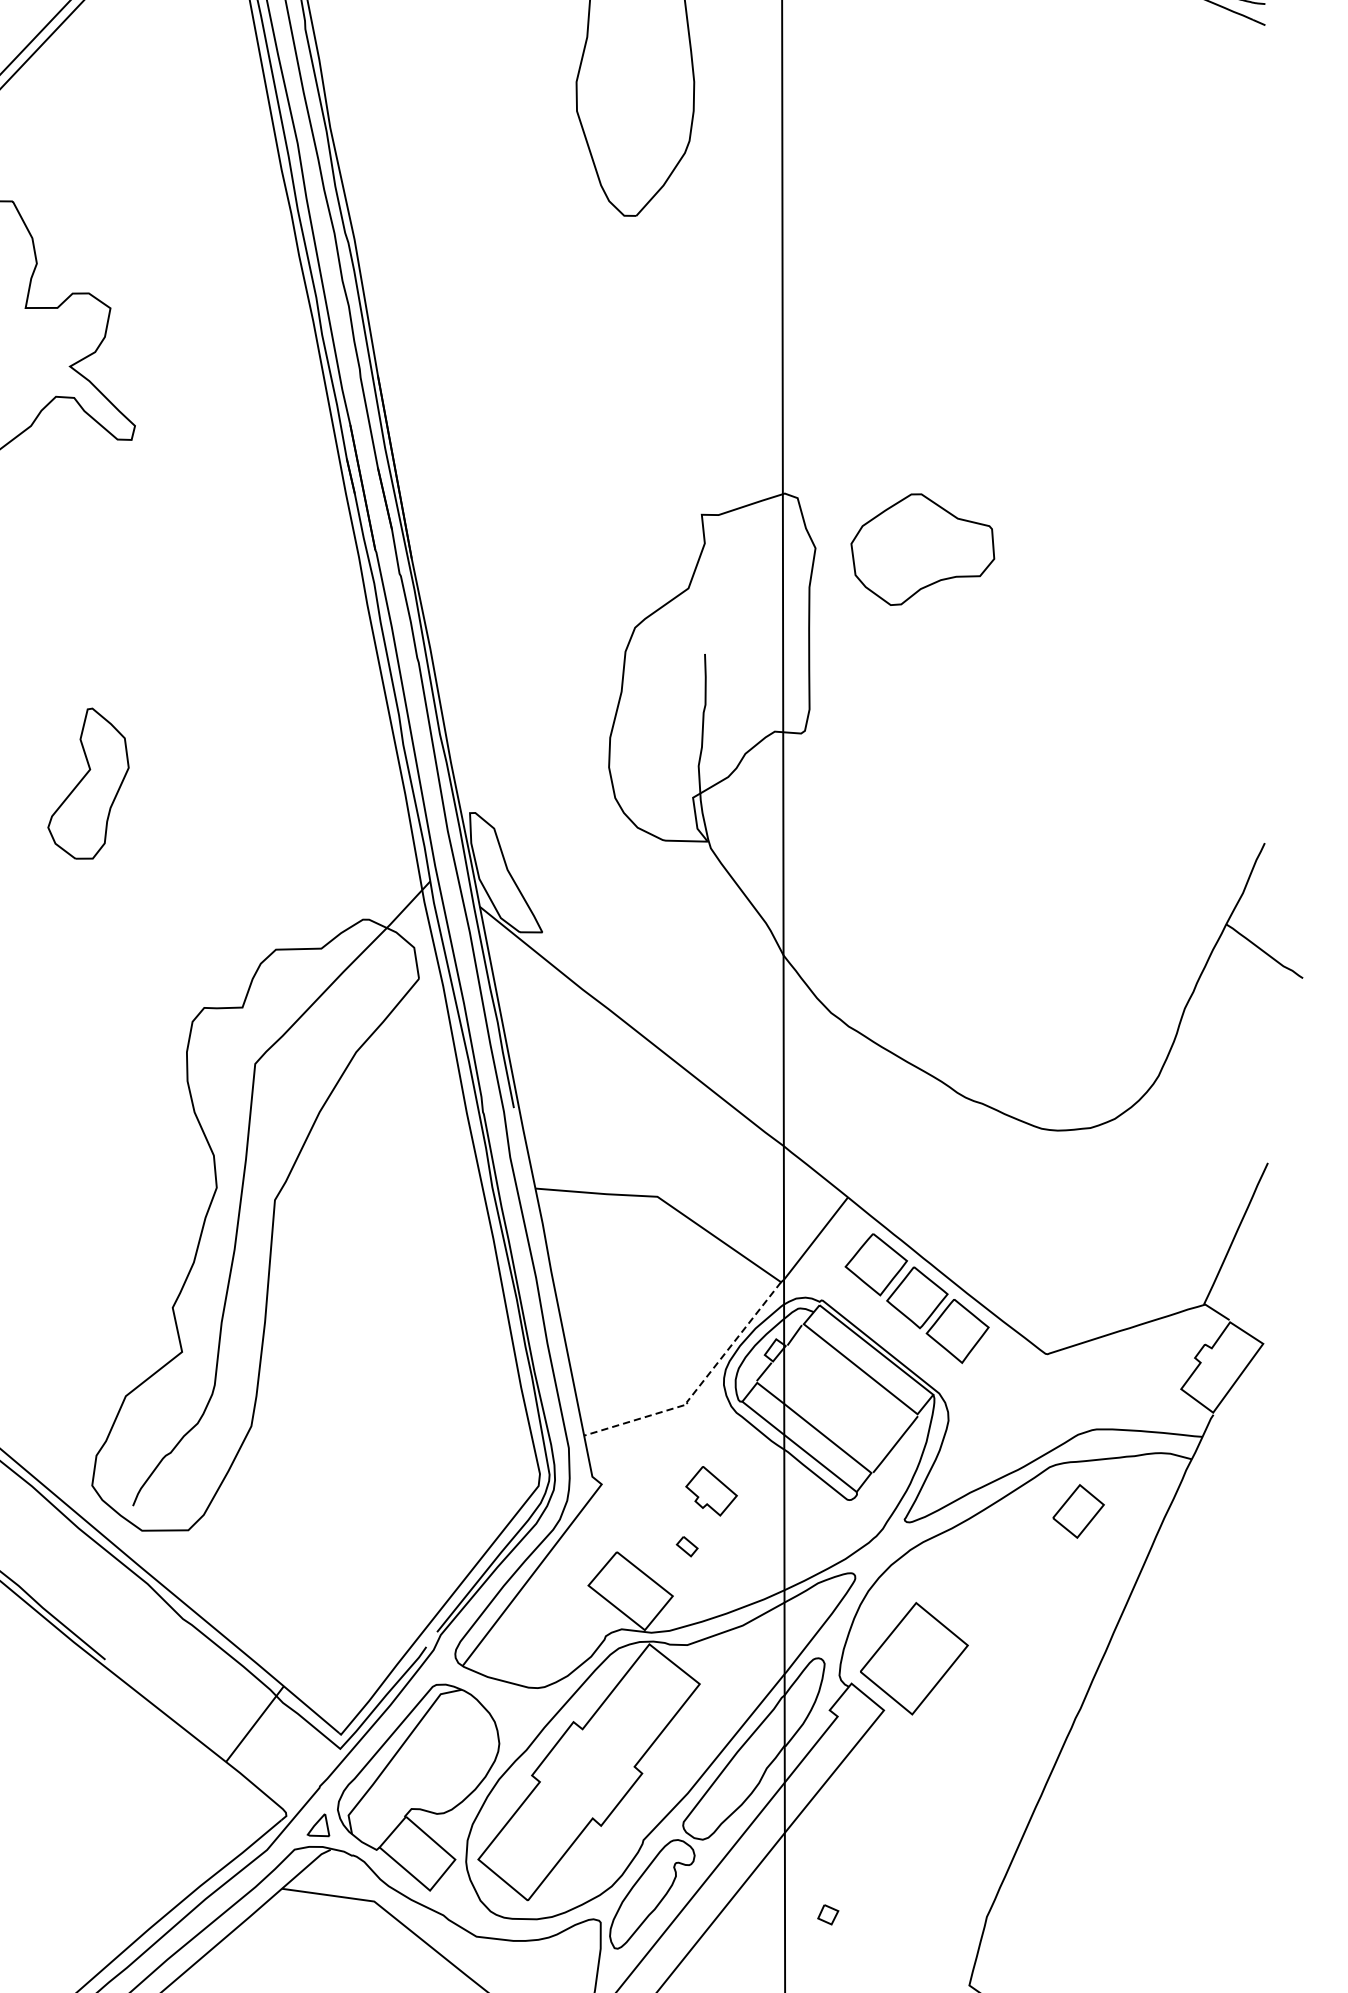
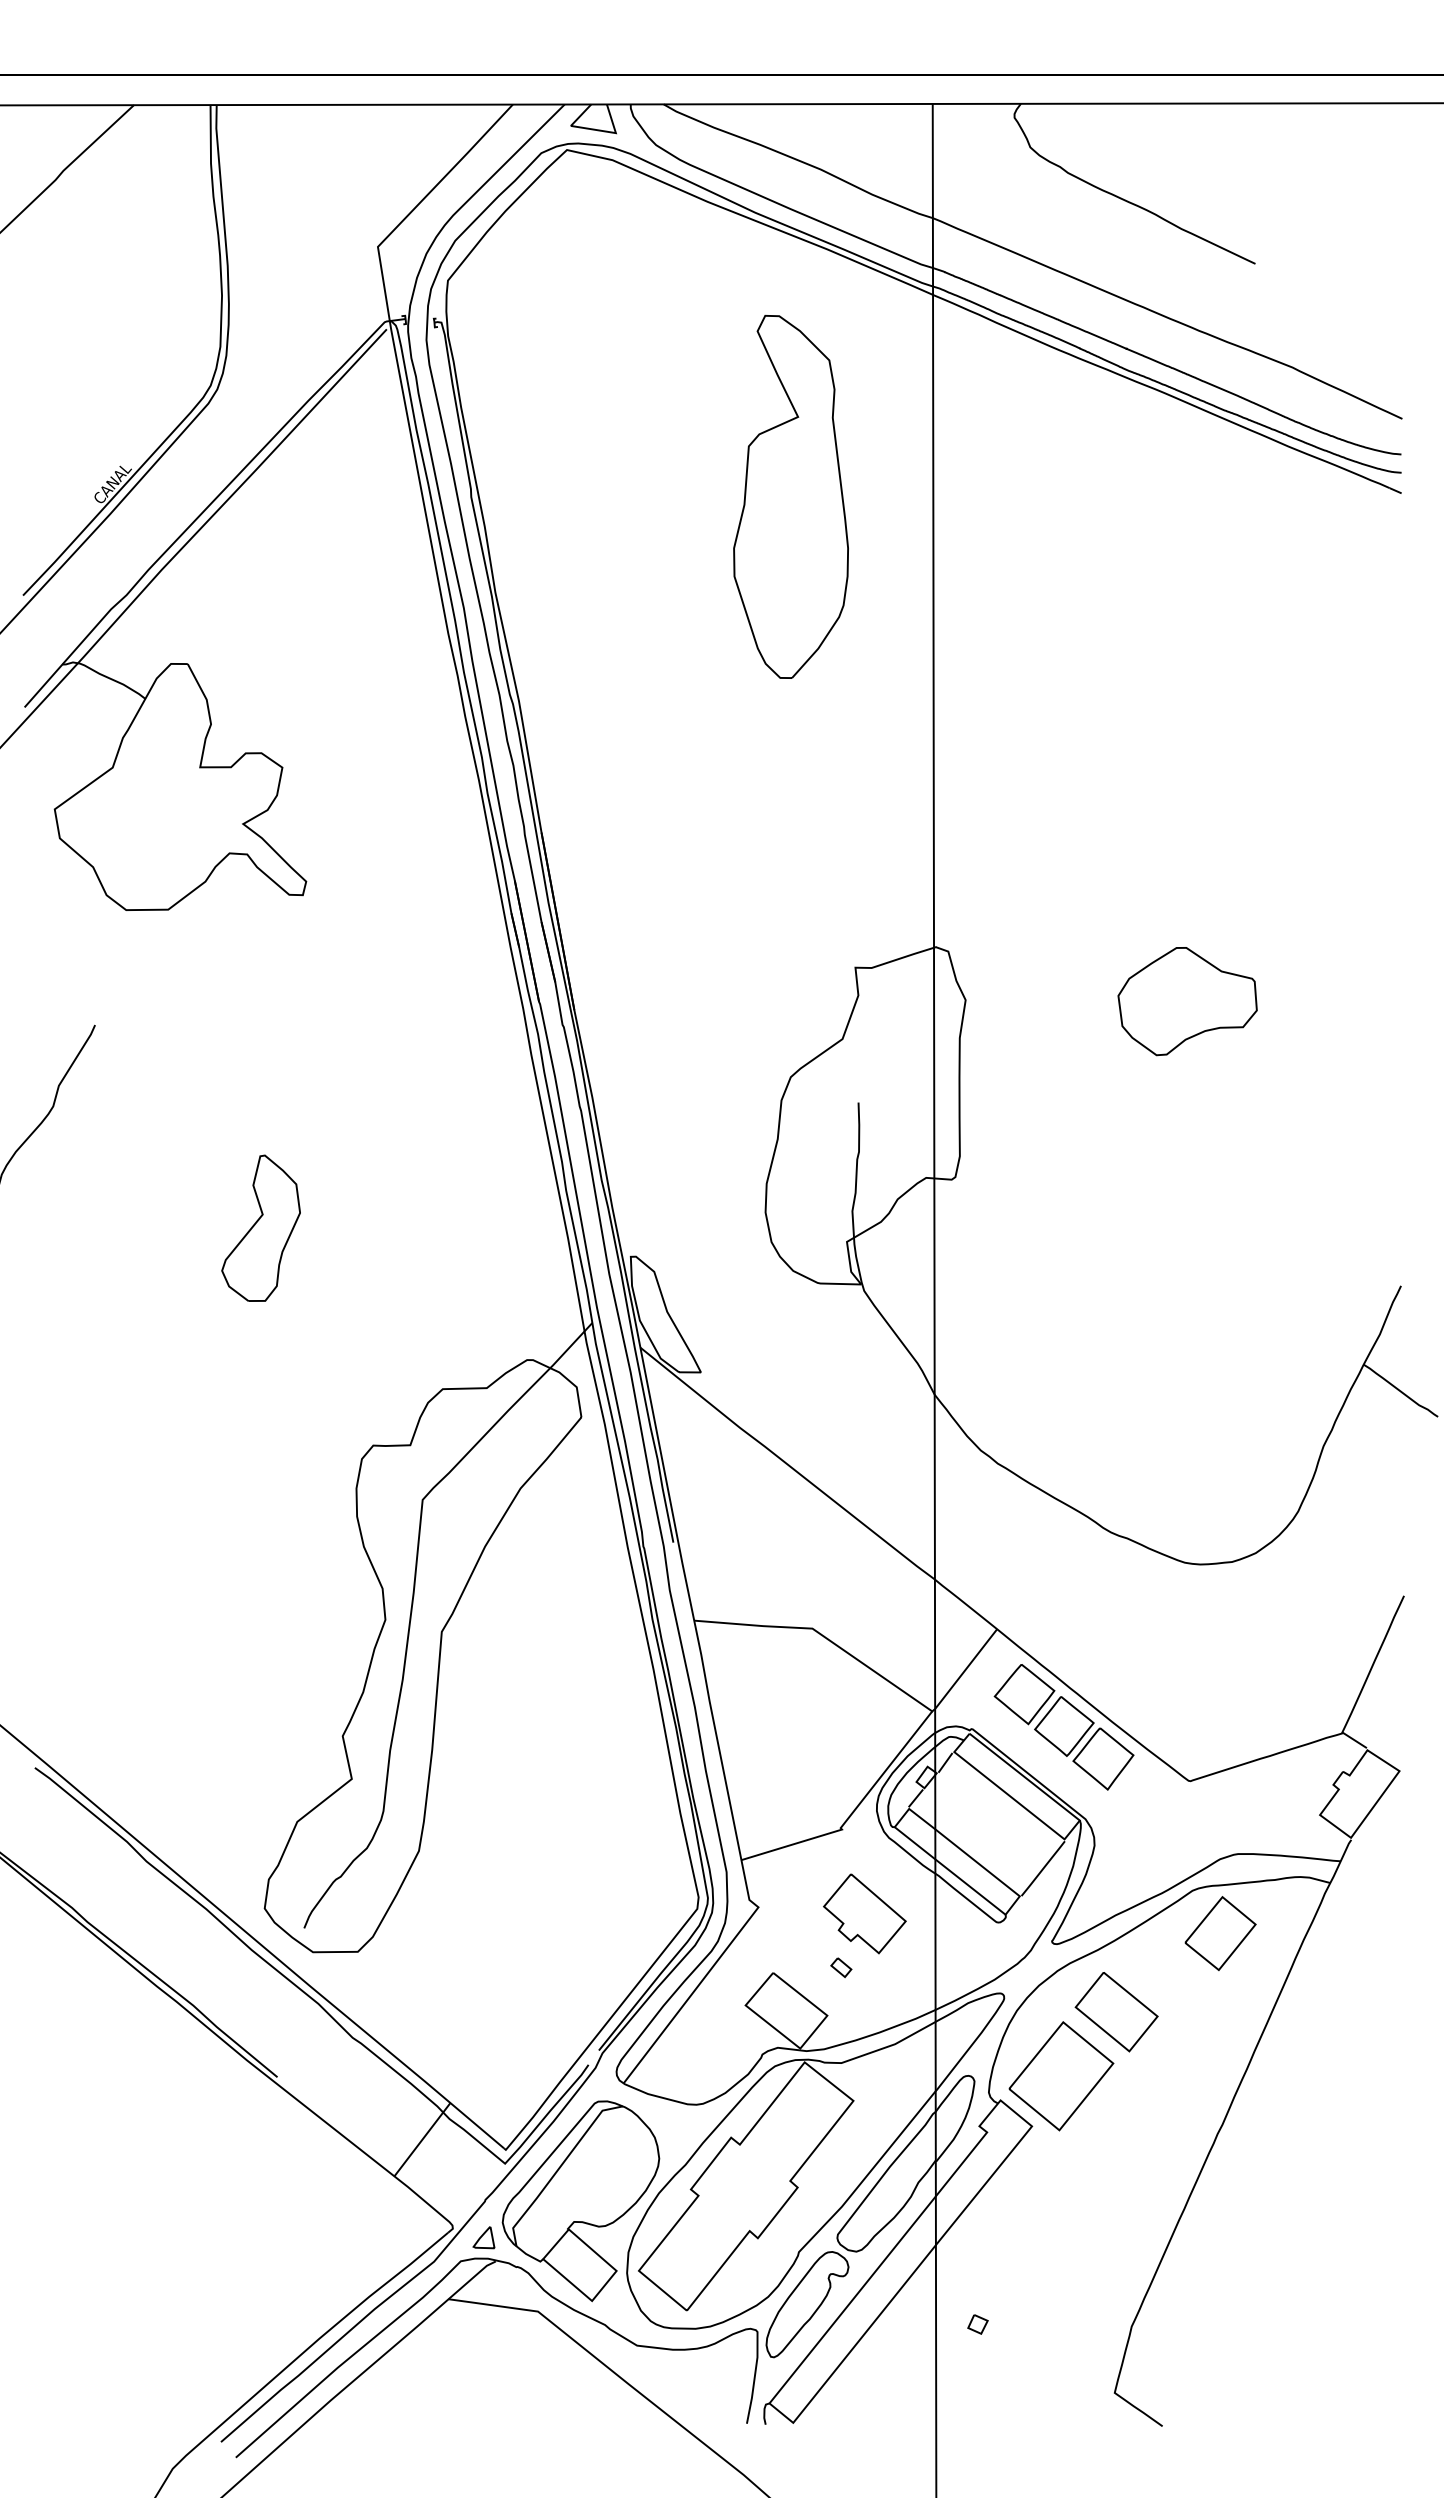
part: (922, 549) -> (1187, 1001), moved
line: (698, 1387) -> (852, 1813), dashed -> solid
part: (711, 1490) -> (864, 1913), size x1.67
part: (1078, 1511) -> (1220, 1933), size x1.43
part: (971, 1592) -> (1116, 2012), added

